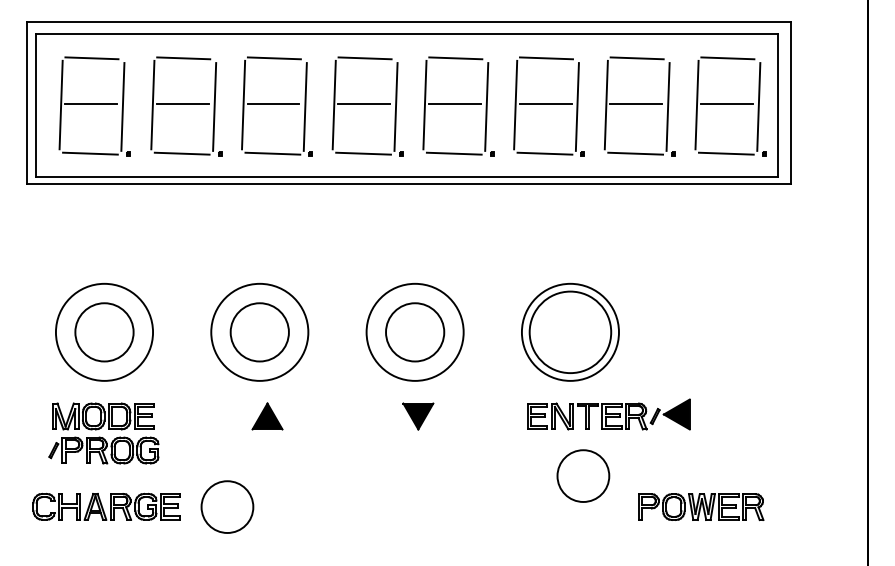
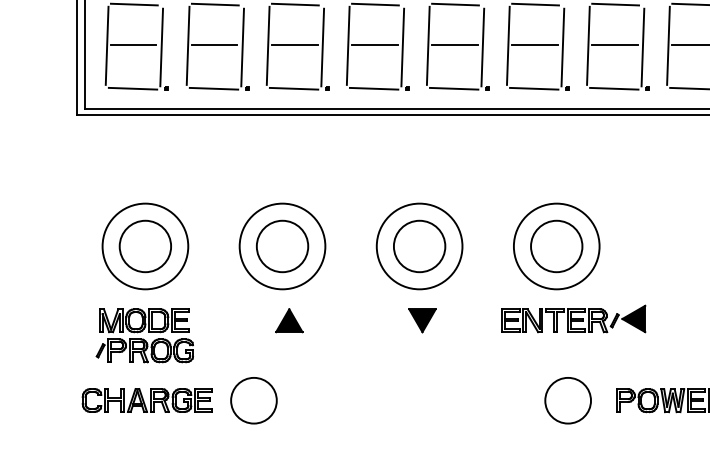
circle: (570, 332) -> (556, 246), size x0.71
part: (608, 414) -> (573, 318), moved
circle: (583, 475) -> (568, 400), moved

